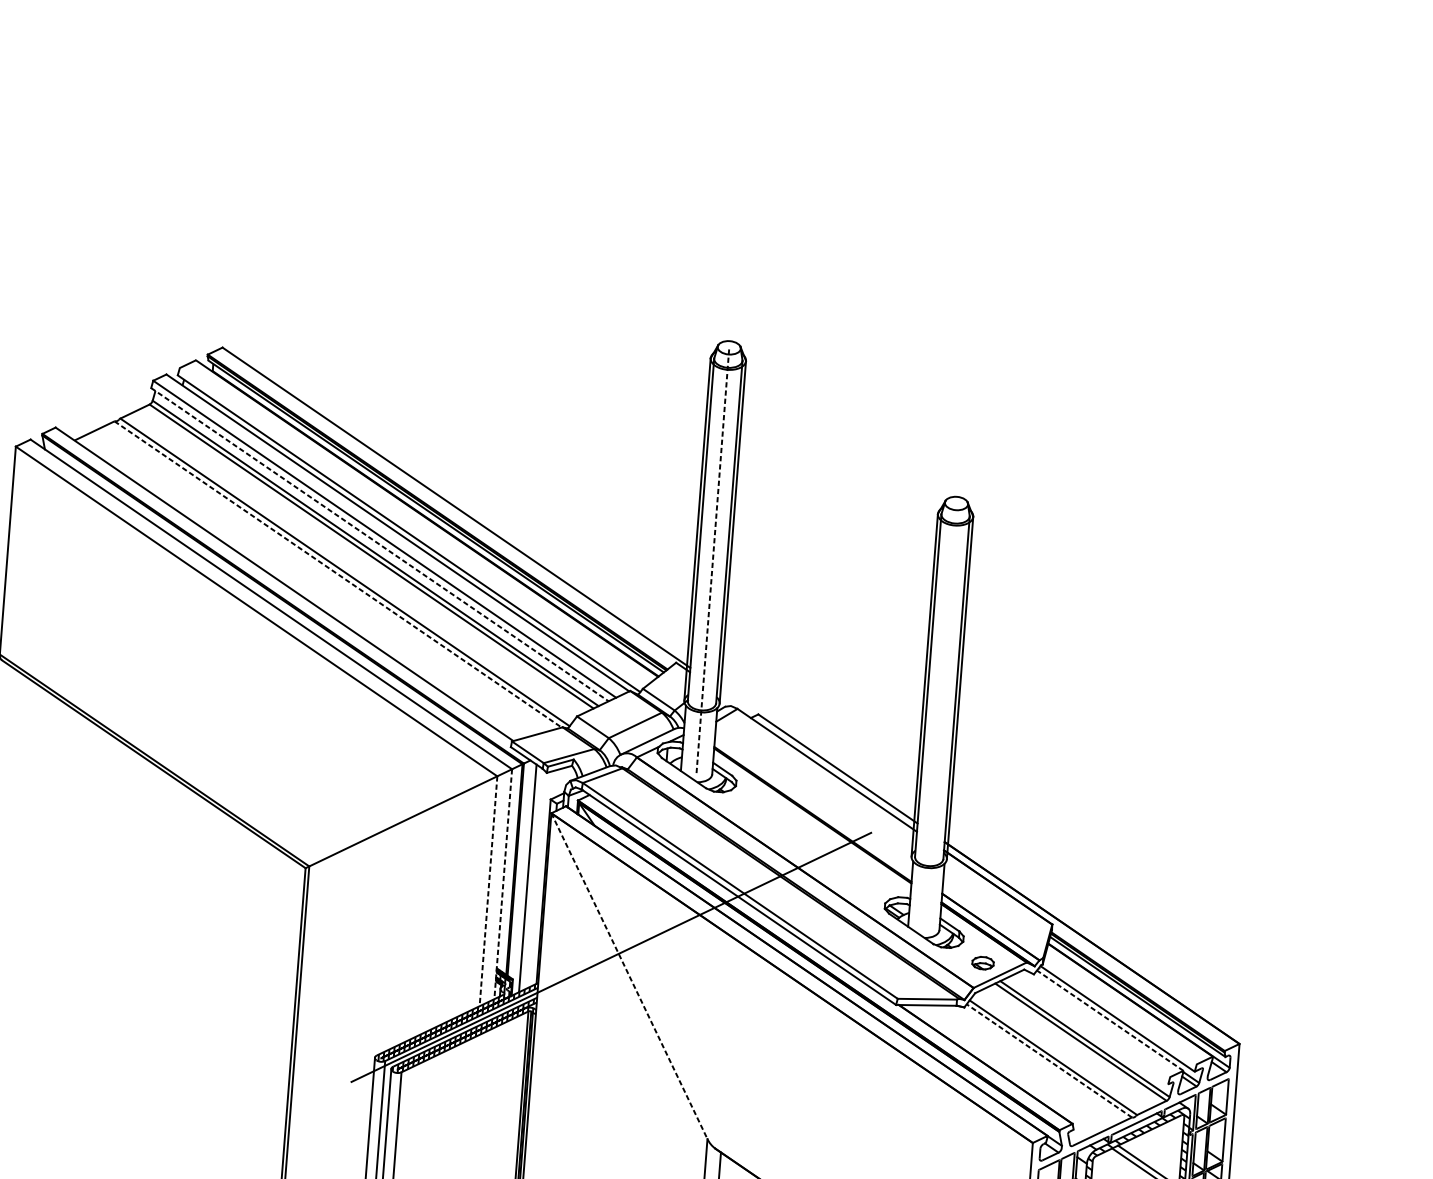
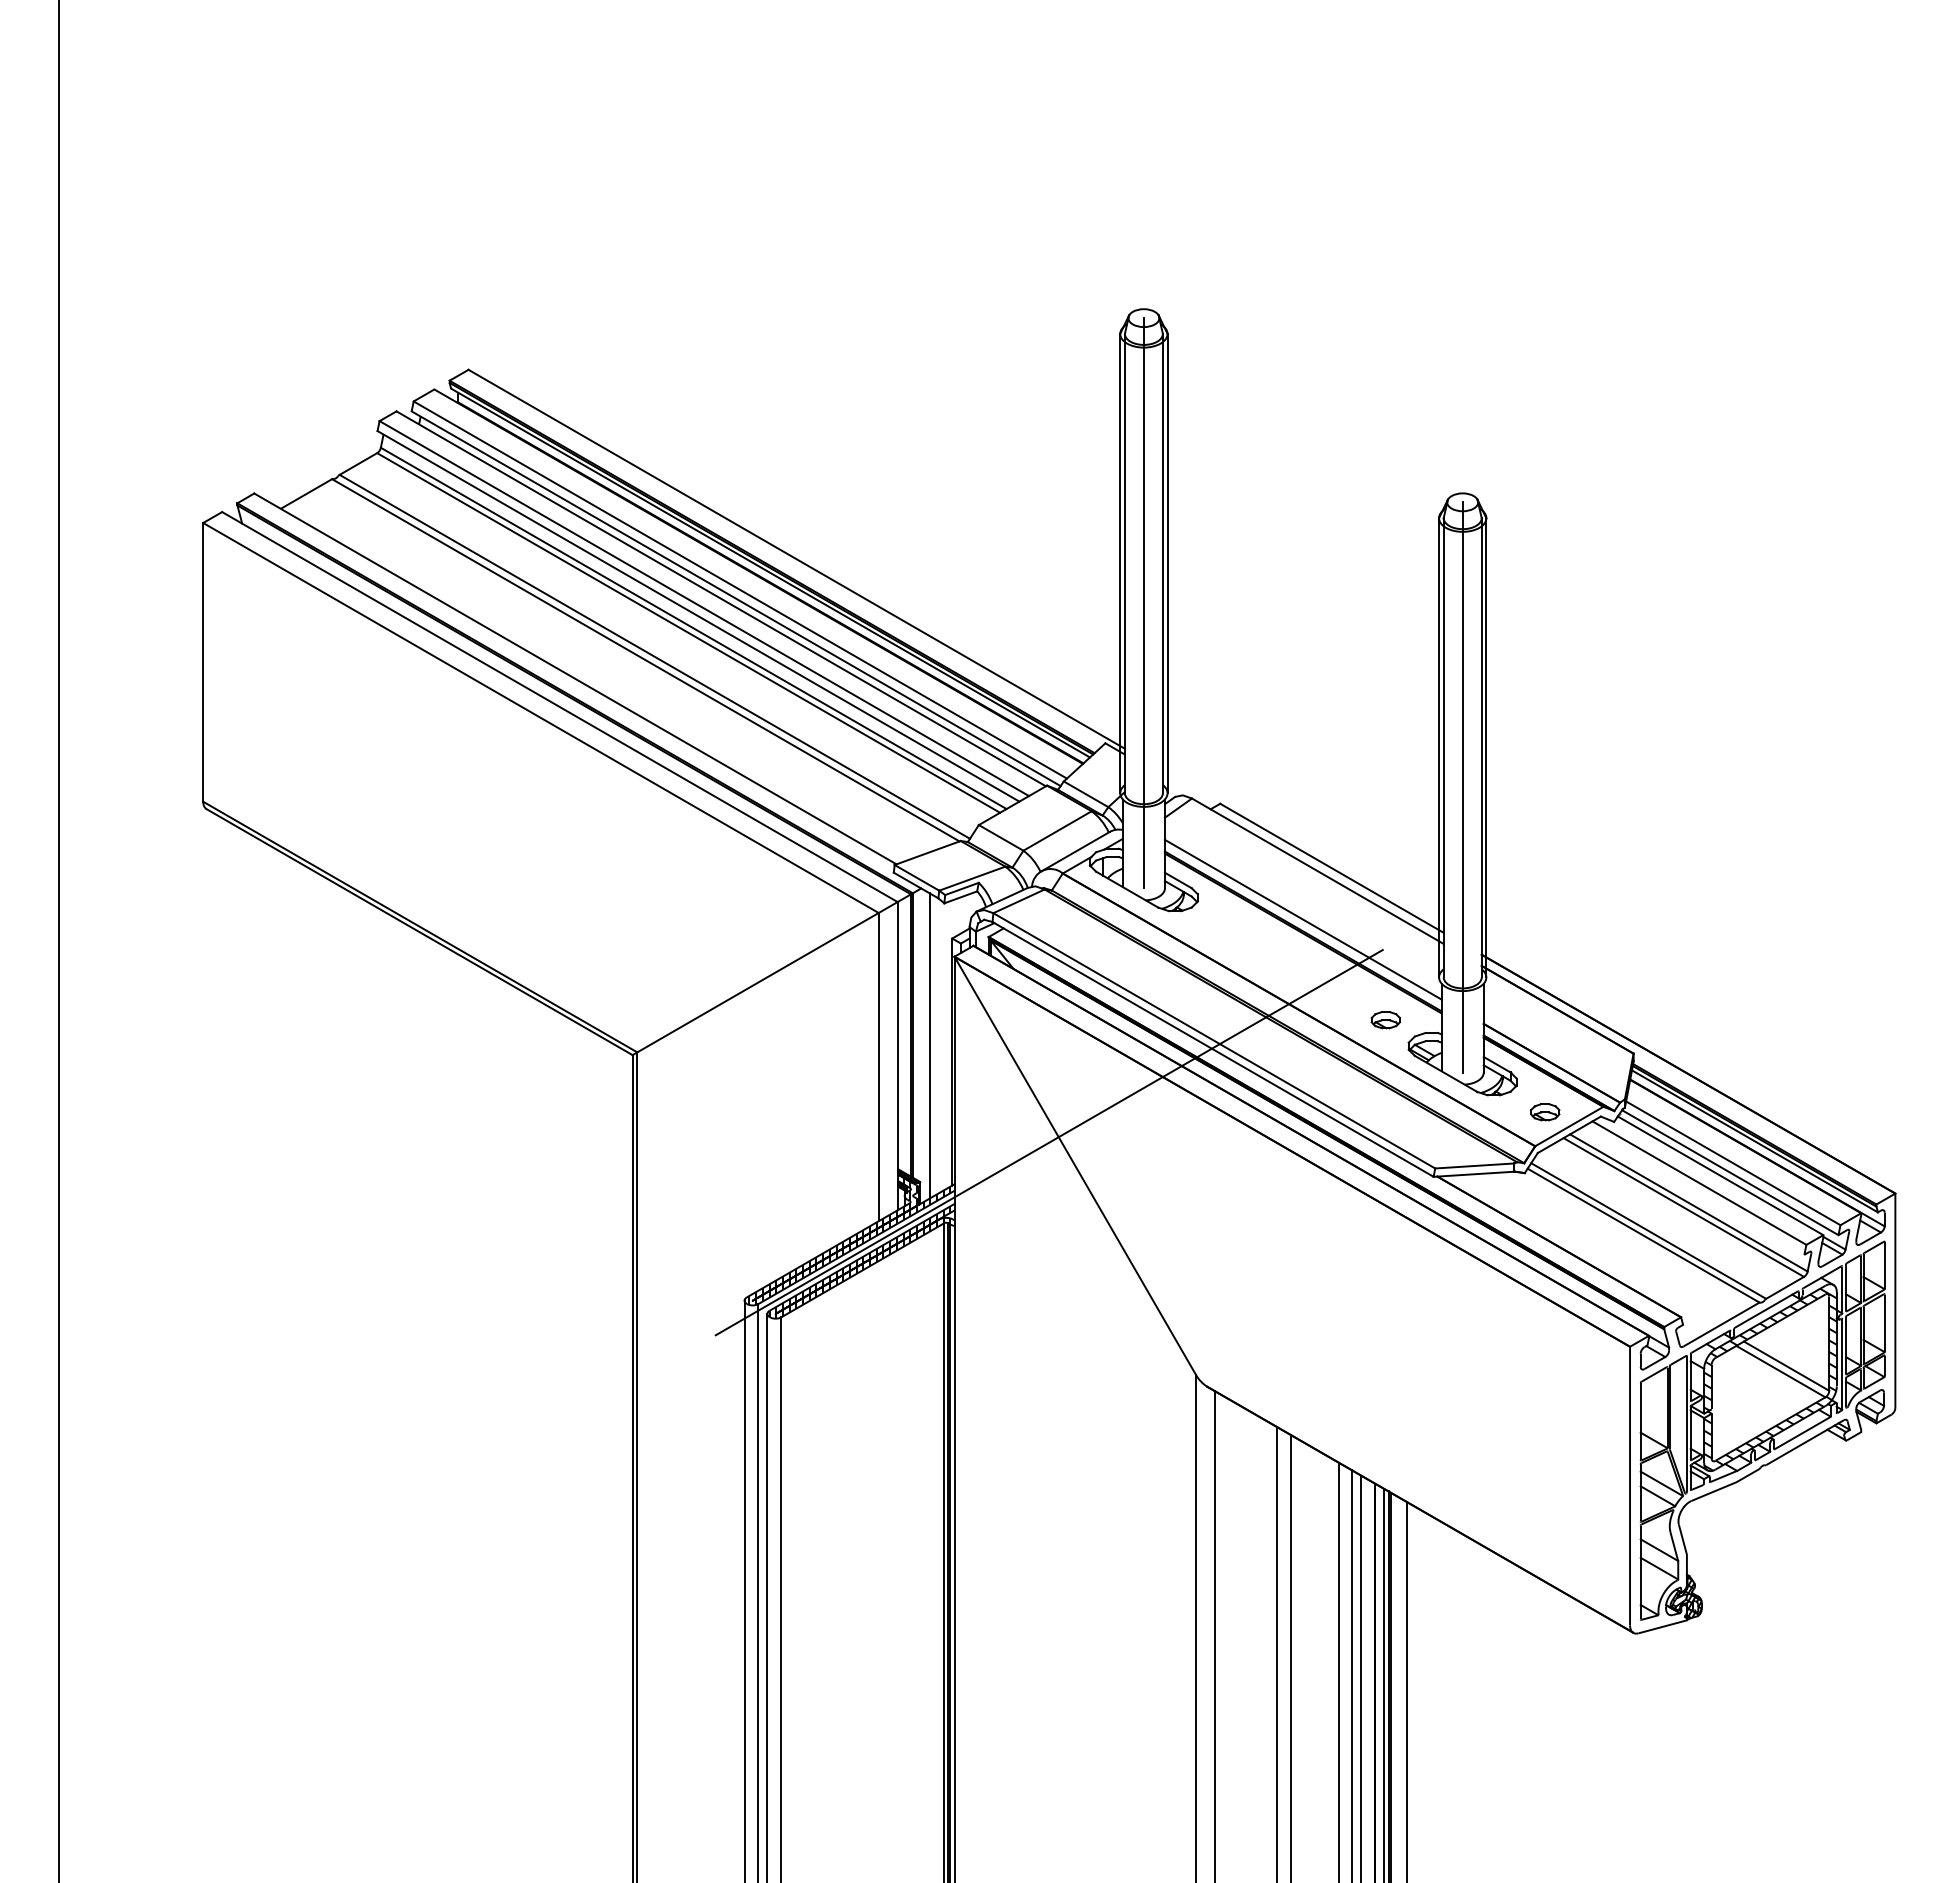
line: (412, 527) -> (739, 589), added
line: (379, 544) -> (698, 616), dashed -> solid
line: (712, 559) -> (1143, 602), dashed -> solid
line: (338, 574) -> (646, 660), dashed -> solid
line: (939, 716) -> (1462, 787), added
line: (813, 805) -> (1302, 919), added
line: (503, 884) -> (897, 1056), dashed -> solid
part: (869, 885) -> (1385, 1020), added
line: (488, 891) -> (878, 1067), dashed -> solid
line: (629, 976) -> (1075, 1166), dashed -> solid
line: (1120, 1012) -> (1733, 1163), added
line: (1110, 1020) -> (1720, 1175), dashed -> solid
line: (1094, 1024) -> (1699, 1182), added
line: (1049, 1060) -> (1643, 1235), dashed -> solid

